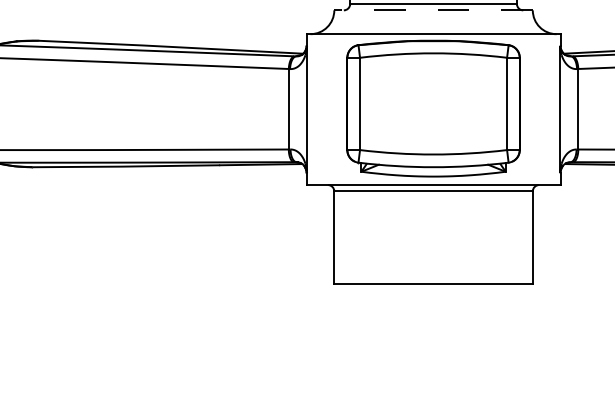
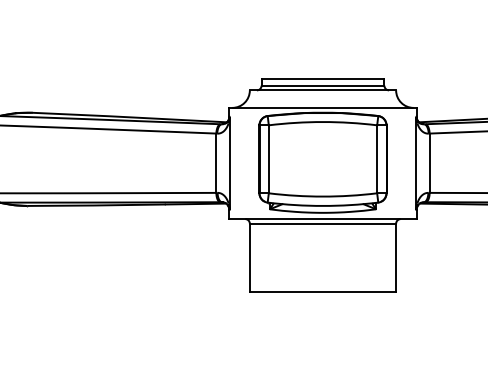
line: (432, 10) -> (322, 90), dashed -> solid

